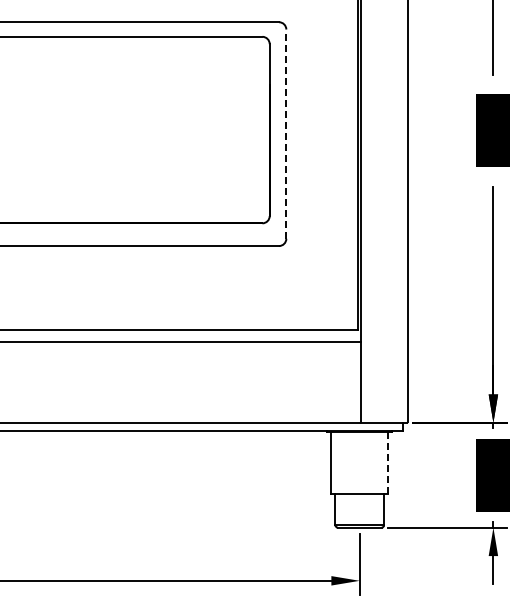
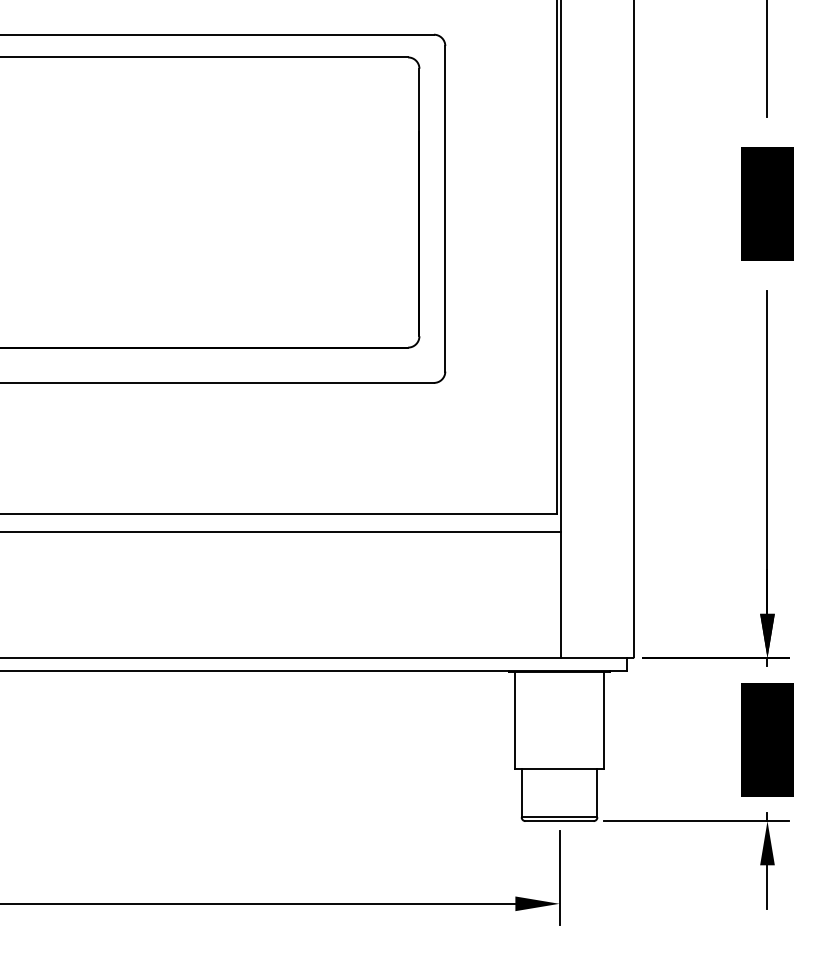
line: (286, 134) -> (445, 209), dashed -> solid
line: (388, 463) -> (604, 721), dashed -> solid

